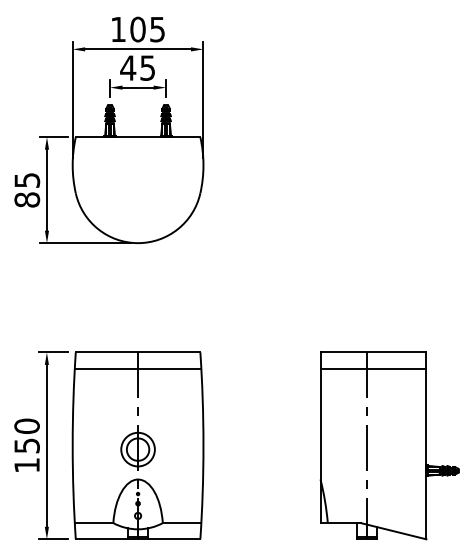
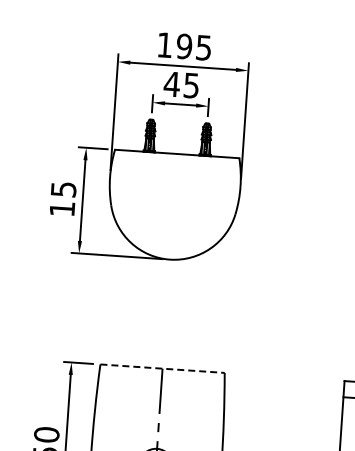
text: (137, 29) -> (183, 46), 105 -> 195
text: (27, 199) -> (62, 208), 85 -> 15
line: (138, 352) -> (162, 368), solid -> dashed
line: (137, 368) -> (160, 384), removed

